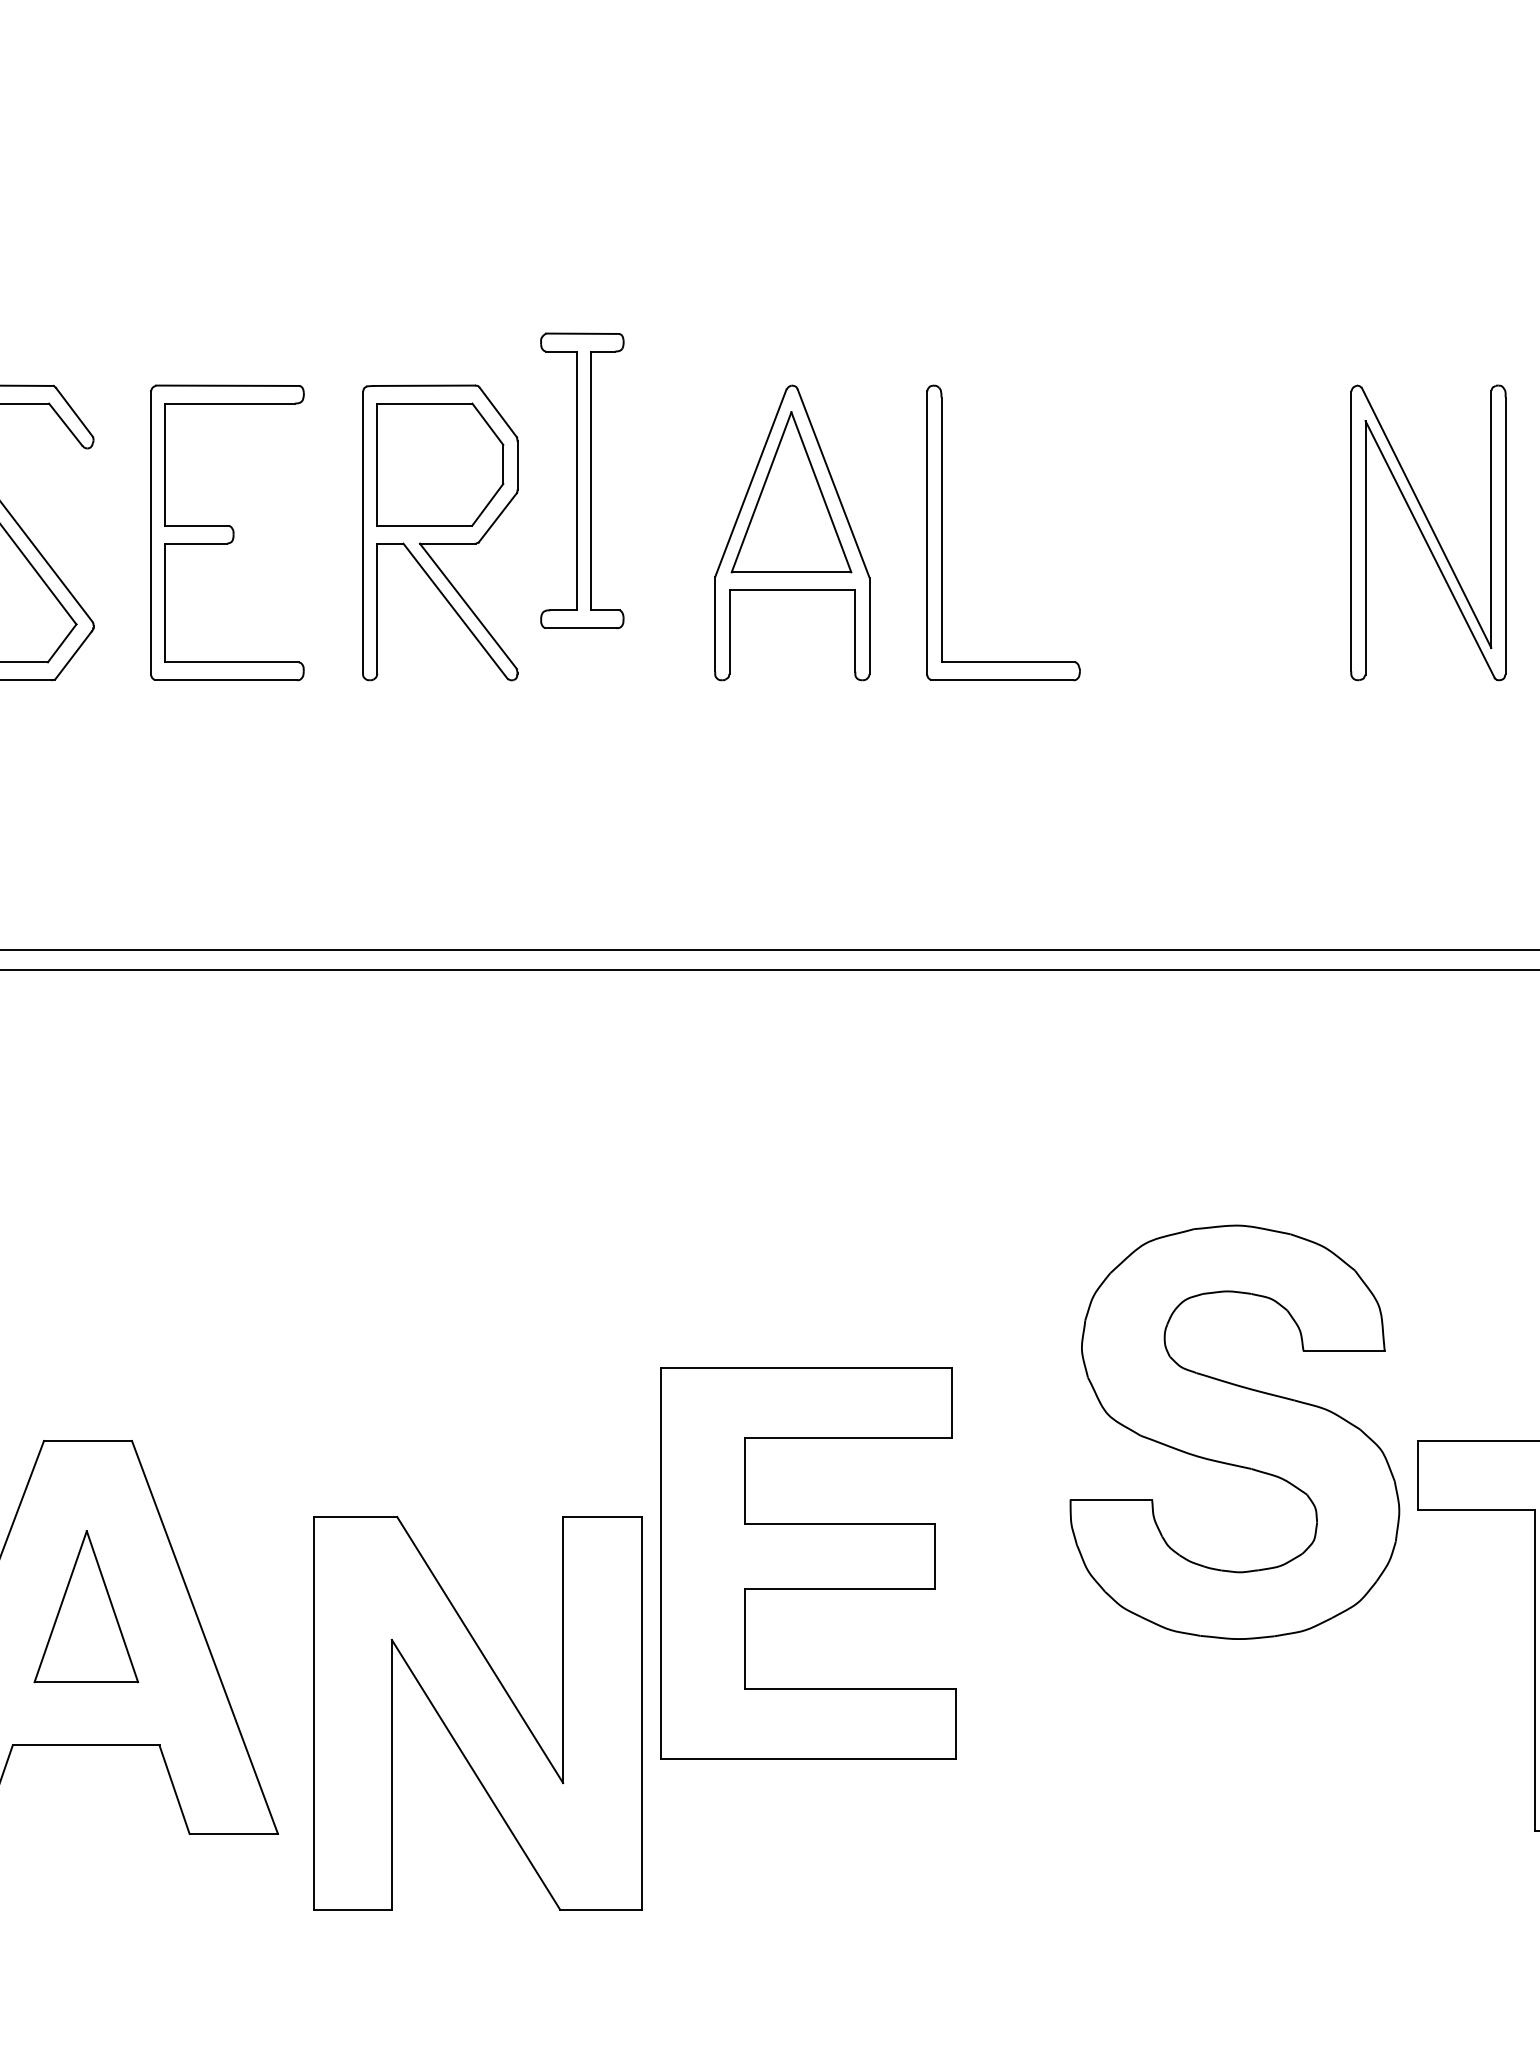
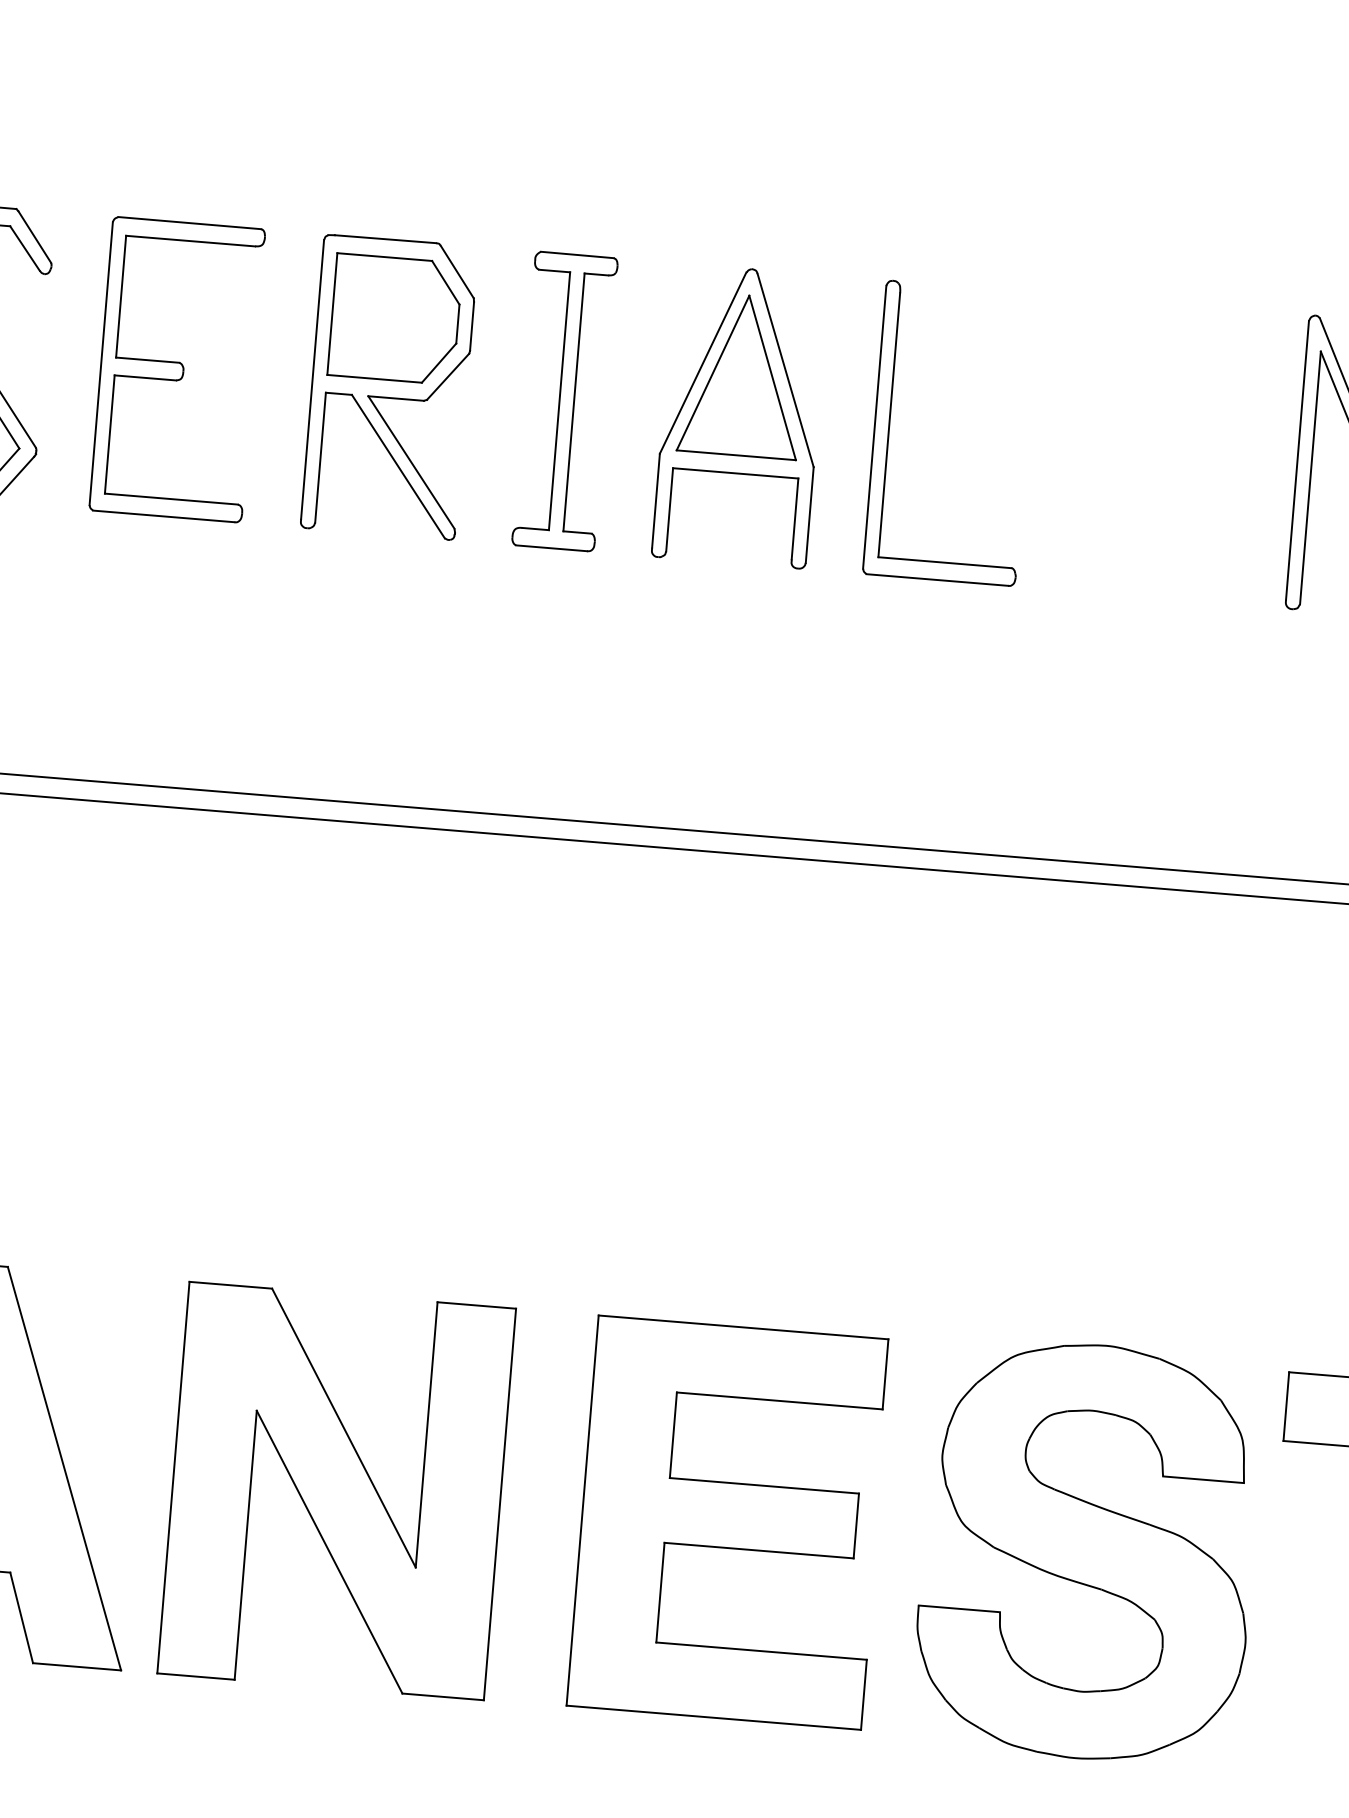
part: (582, 480) -> (565, 401), moved
part: (1234, 1431) -> (1087, 1550), moved
part: (808, 1563) -> (729, 1522), moved
part: (477, 1712) -> (336, 1490), moved

